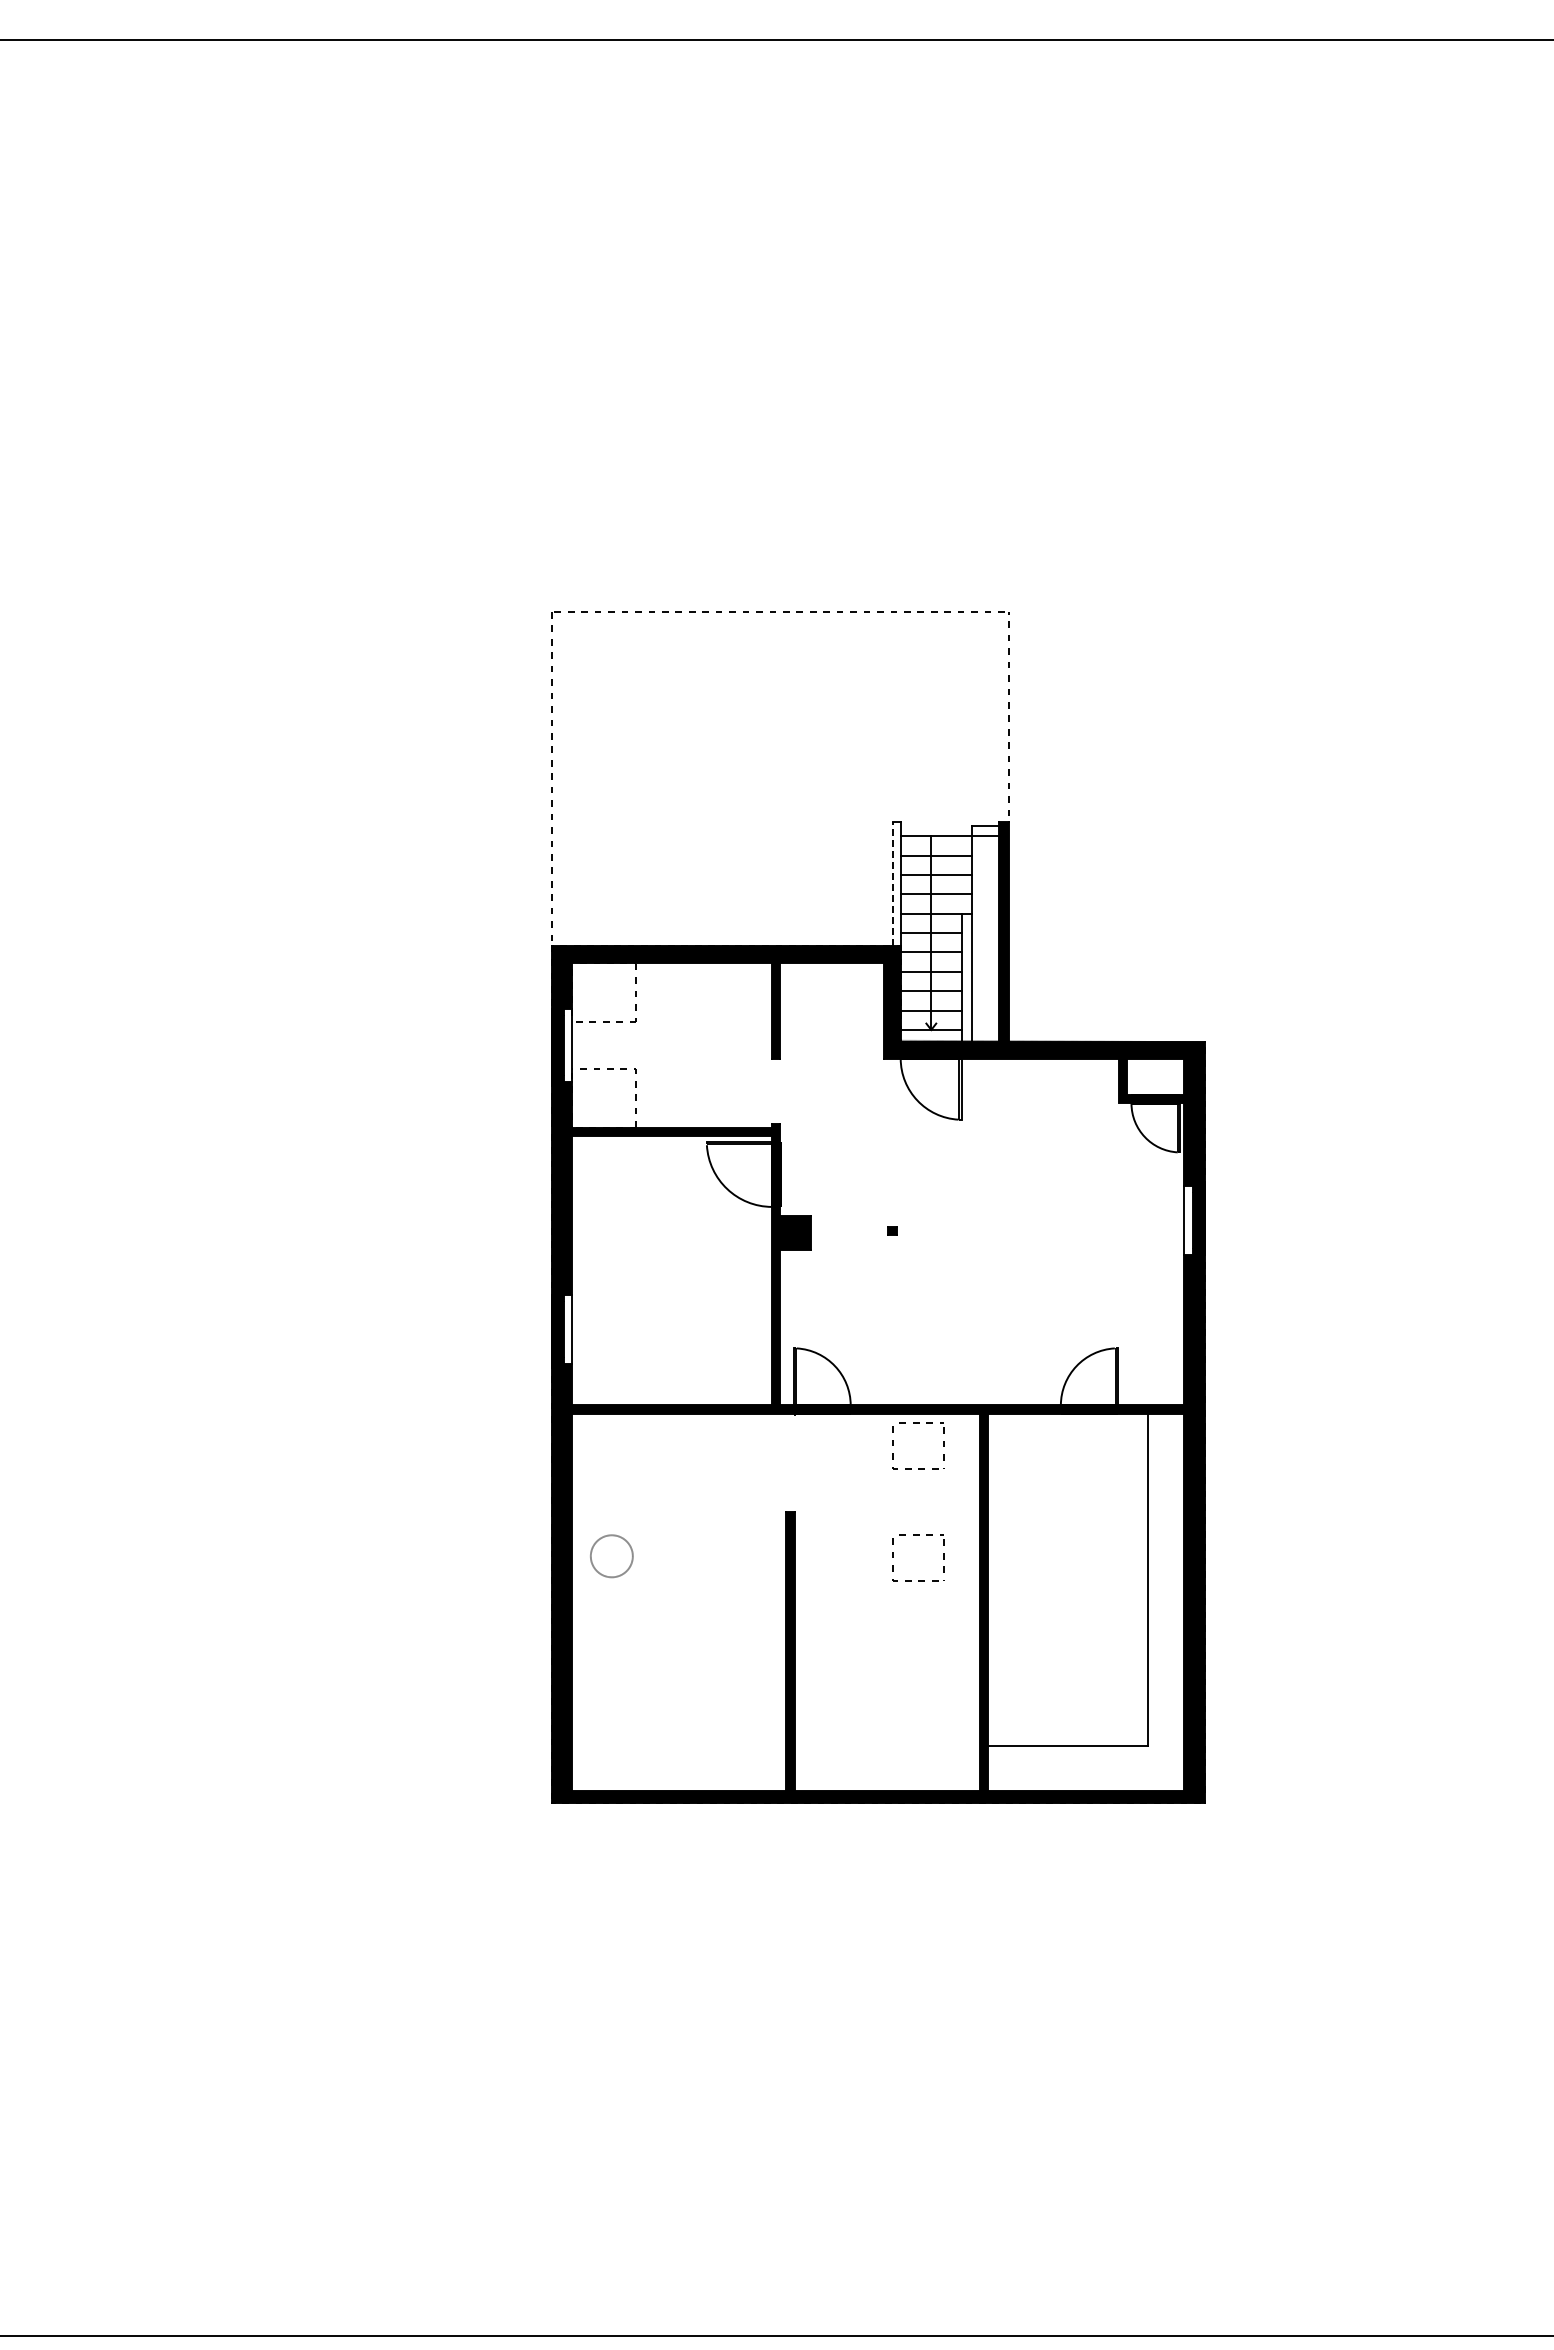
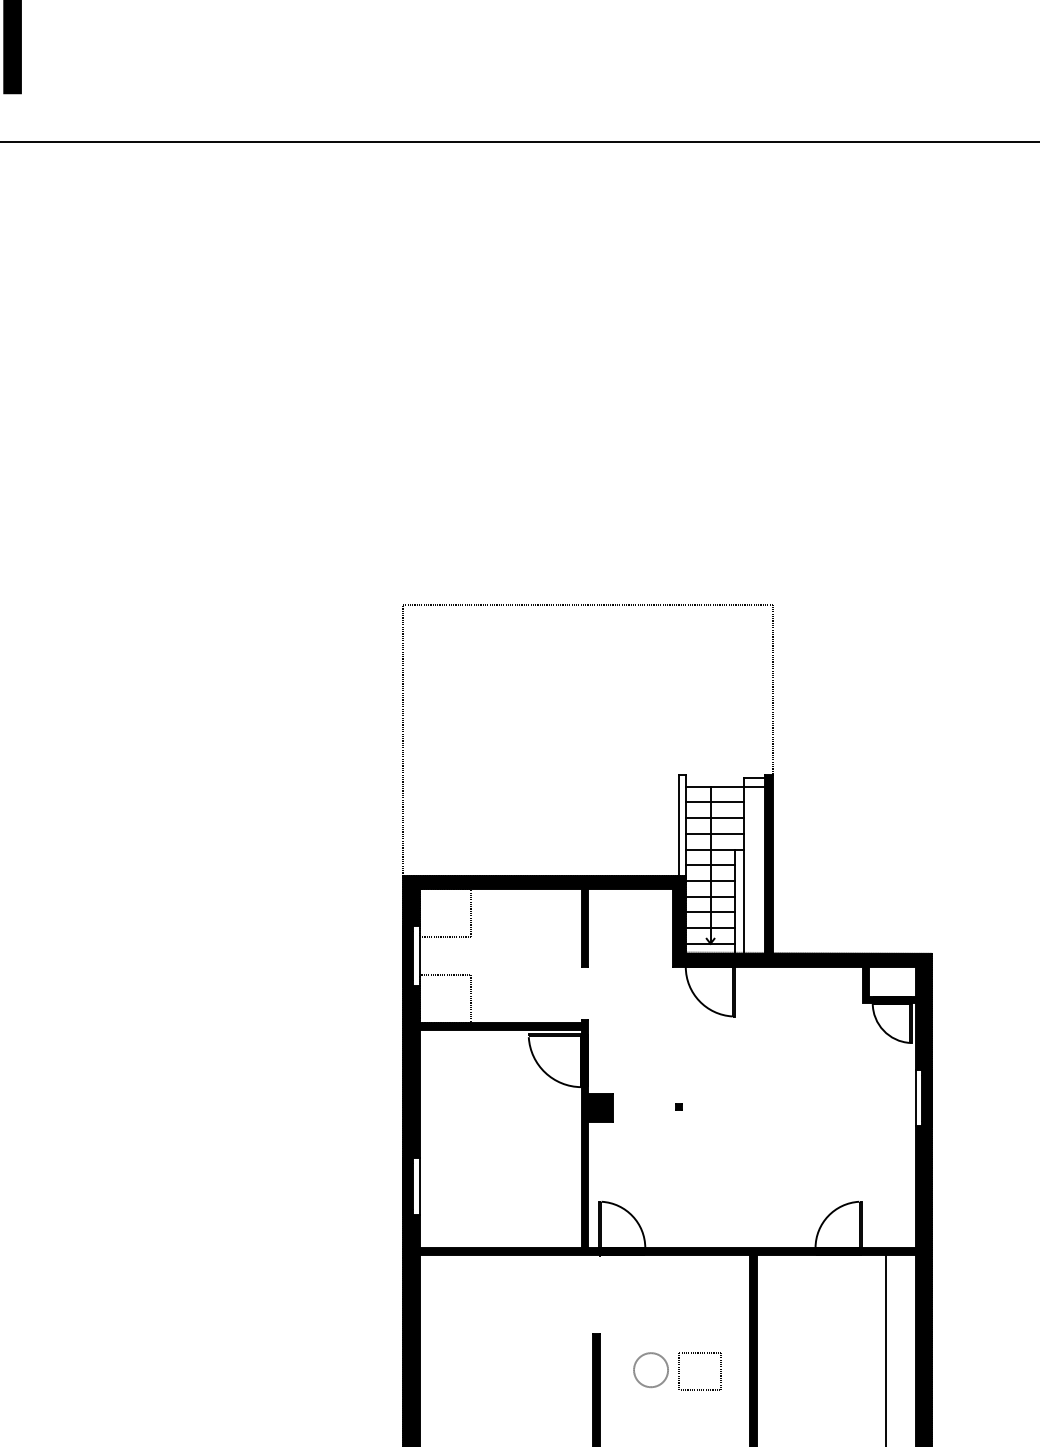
line: (892, 883) -> (679, 825), dashed -> solid
part: (918, 1423) -> (700, 1262), removed
circle: (611, 1556) -> (650, 1370), moved

